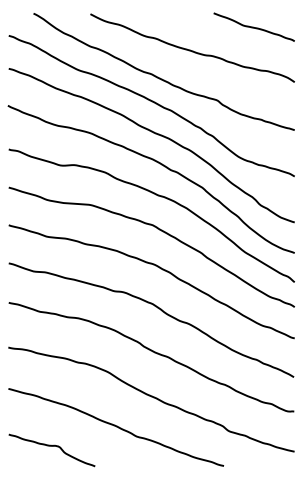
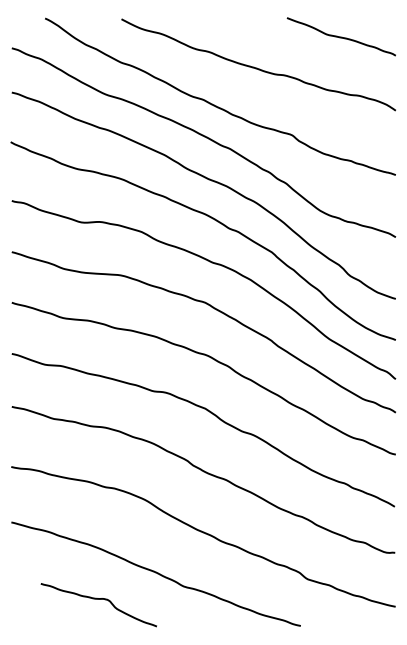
curve: (51, 446) -> (98, 599), moved

